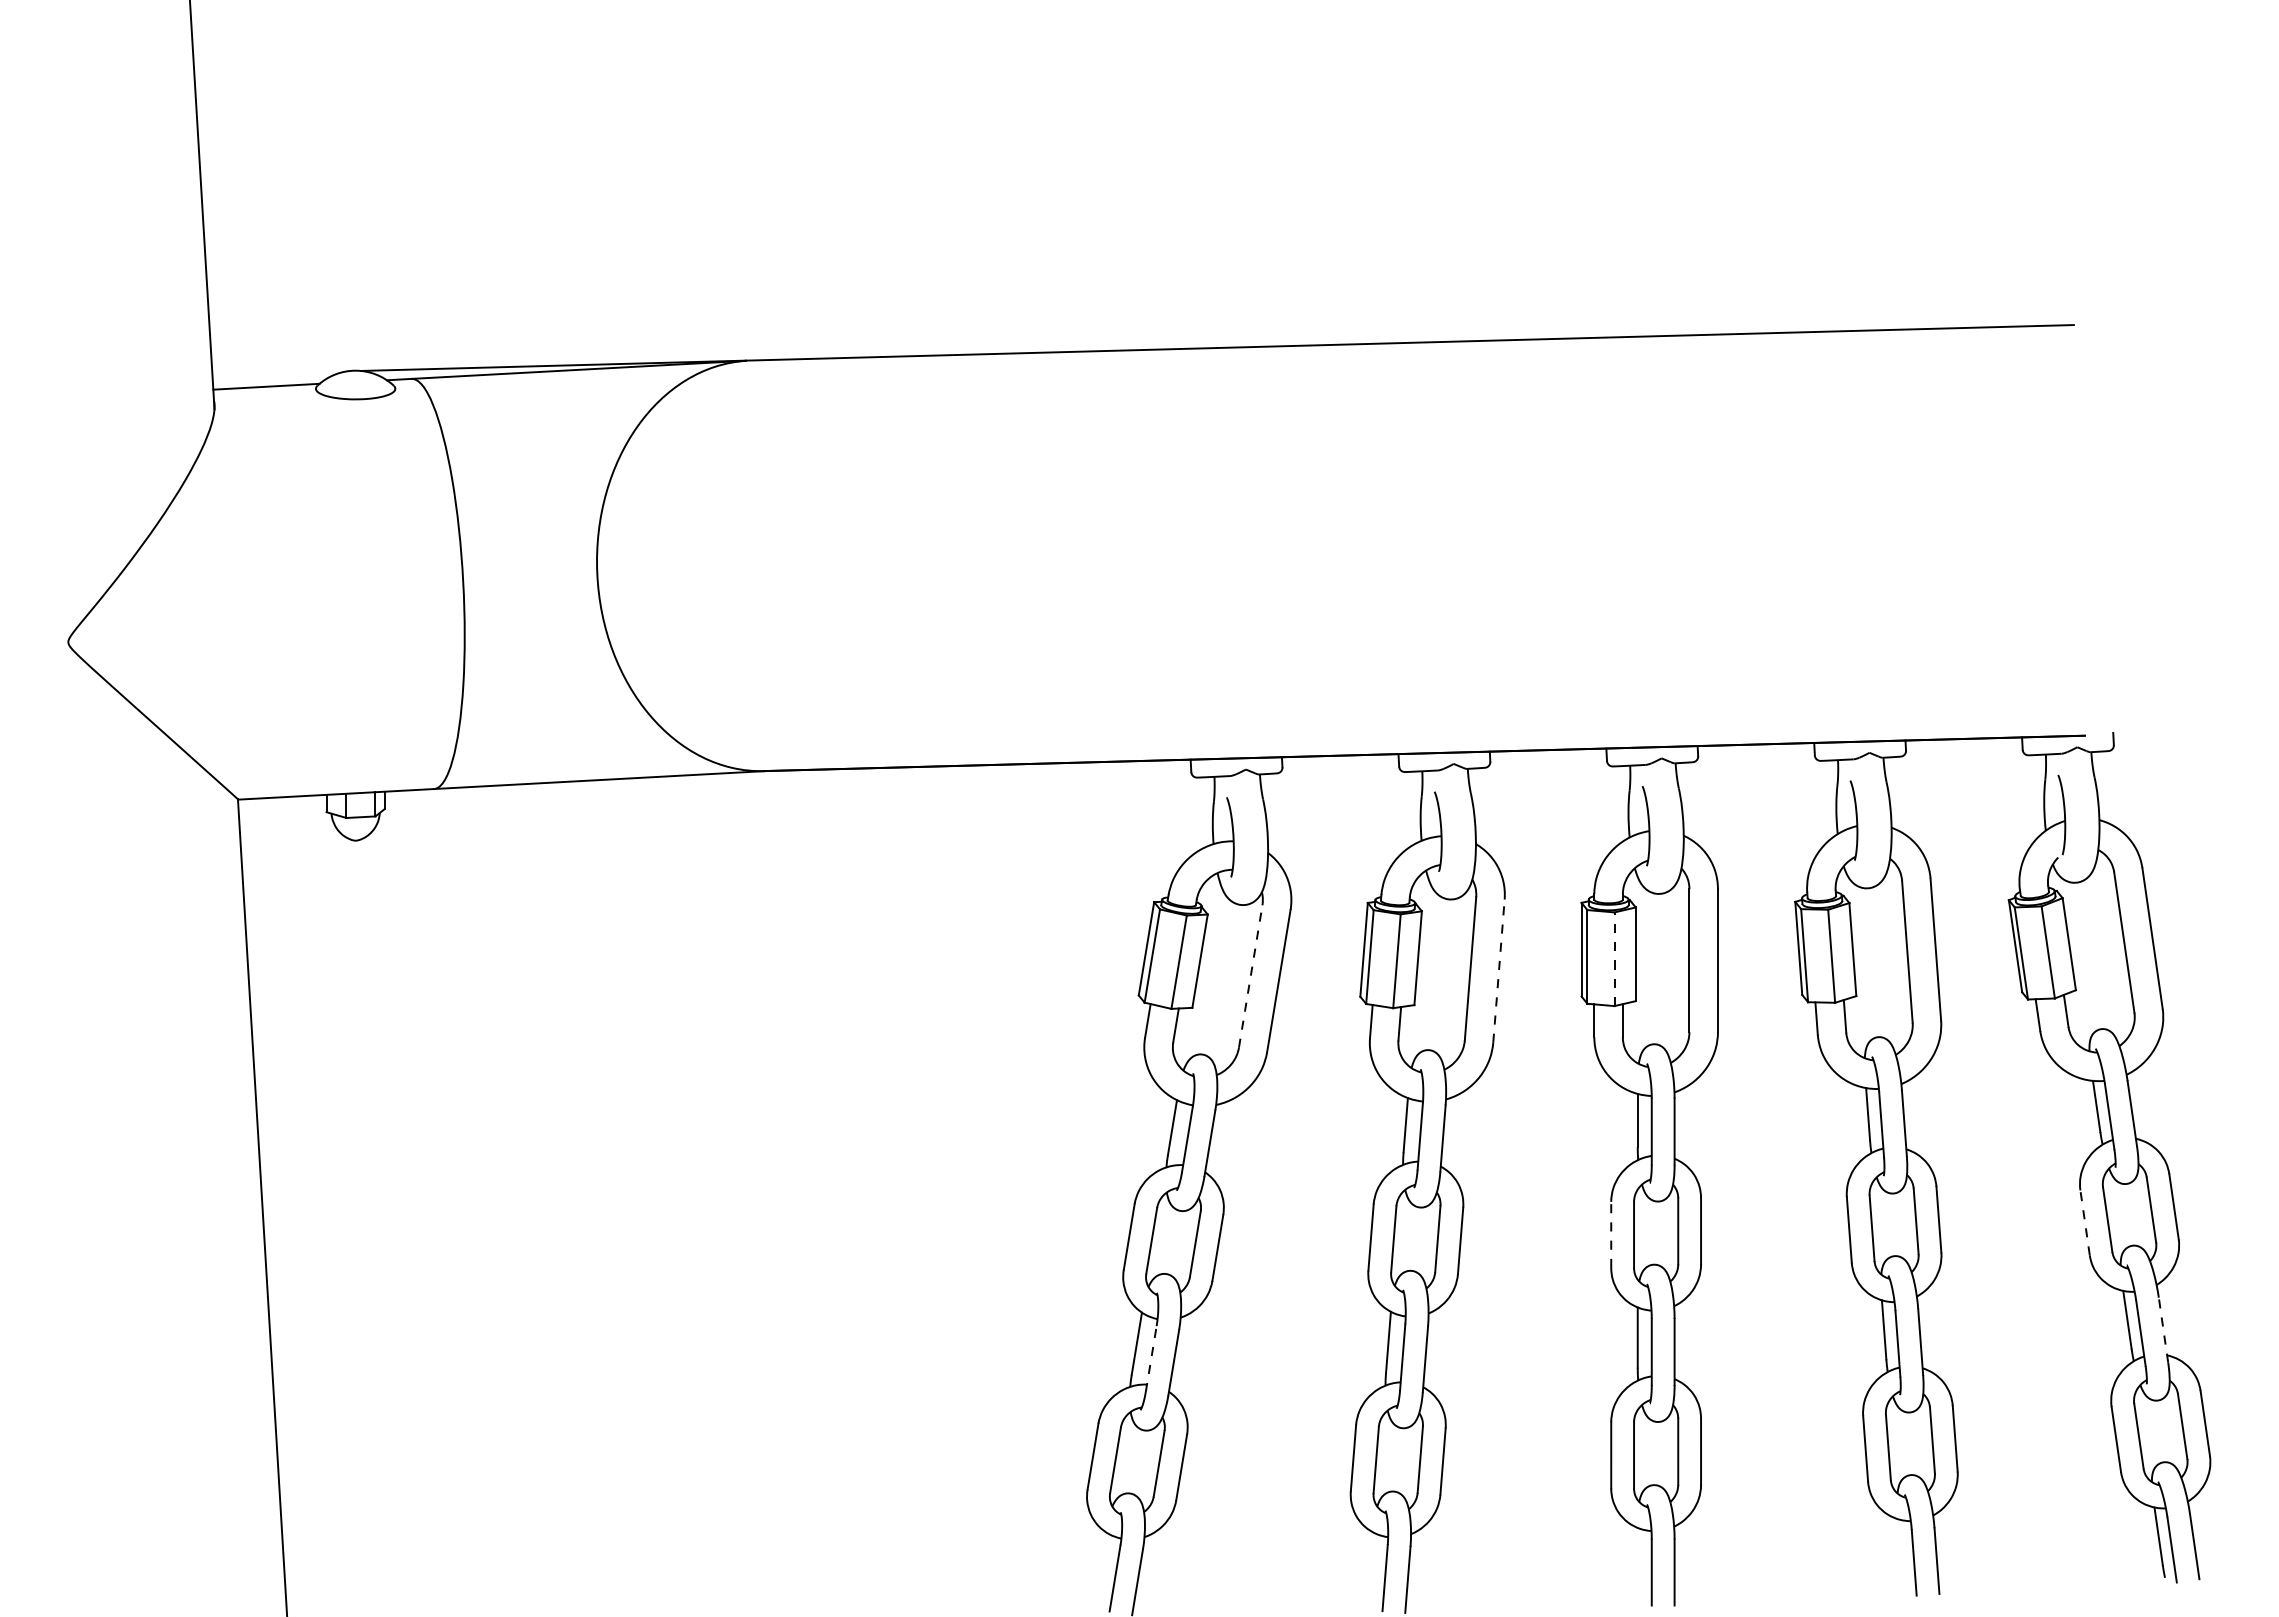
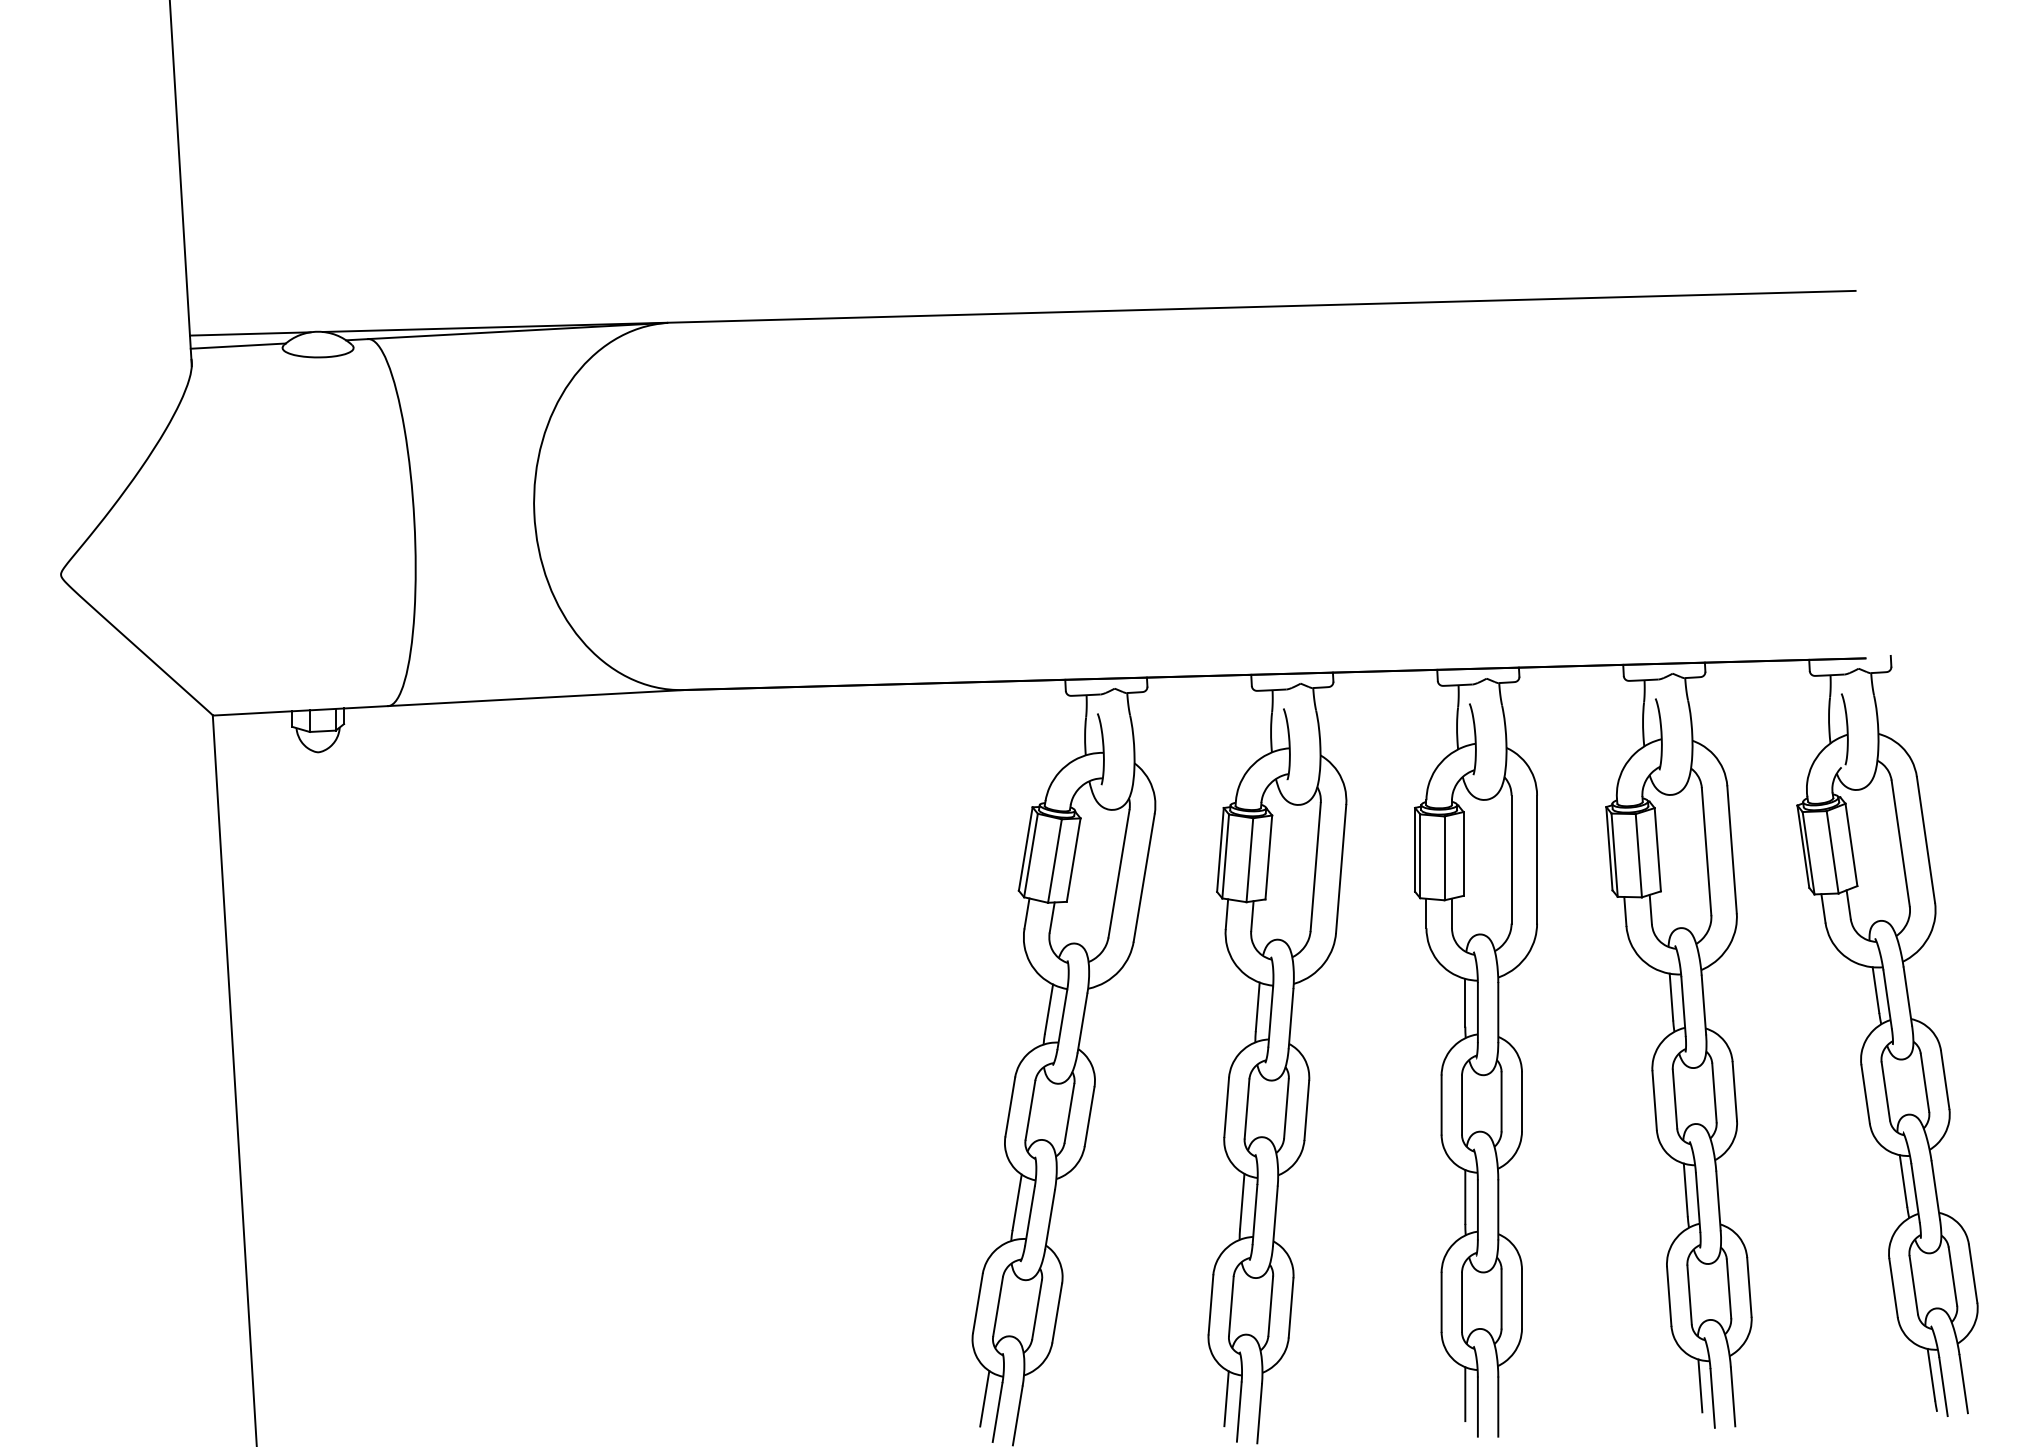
line: (279, 372) -> (249, 333), added
line: (1614, 959) -> (1444, 858), dashed -> solid
line: (1498, 971) -> (1340, 869), dashed -> solid
line: (1250, 976) -> (1118, 873), dashed -> solid
line: (2085, 1222) -> (1865, 1093), dashed -> solid
line: (1611, 1234) -> (1441, 1104), dashed -> solid
line: (2163, 1330) -> (1935, 1190), dashed -> solid
line: (1151, 1358) -> (1030, 1215), dashed -> solid
line: (1900, 1548) -> (1700, 1385), added
line: (1637, 1557) -> (1465, 1393), added
line: (1370, 1562) -> (1226, 1398), added
line: (1100, 1563) -> (984, 1399), added

